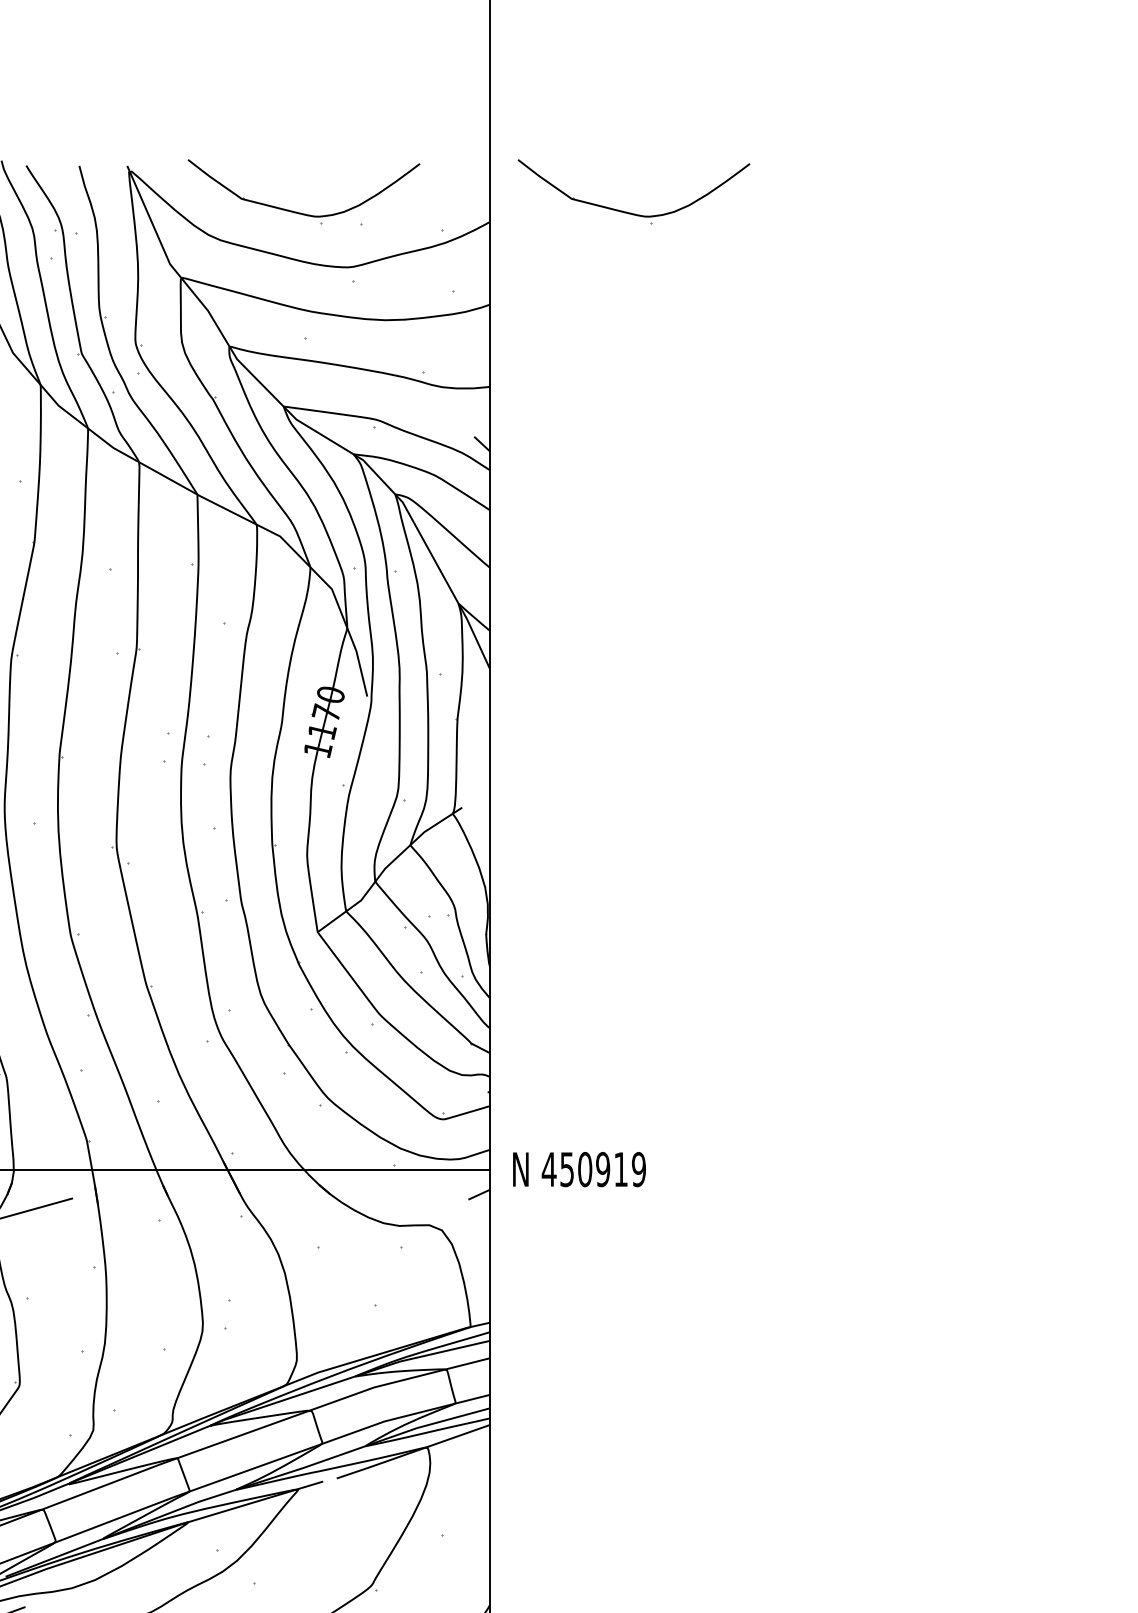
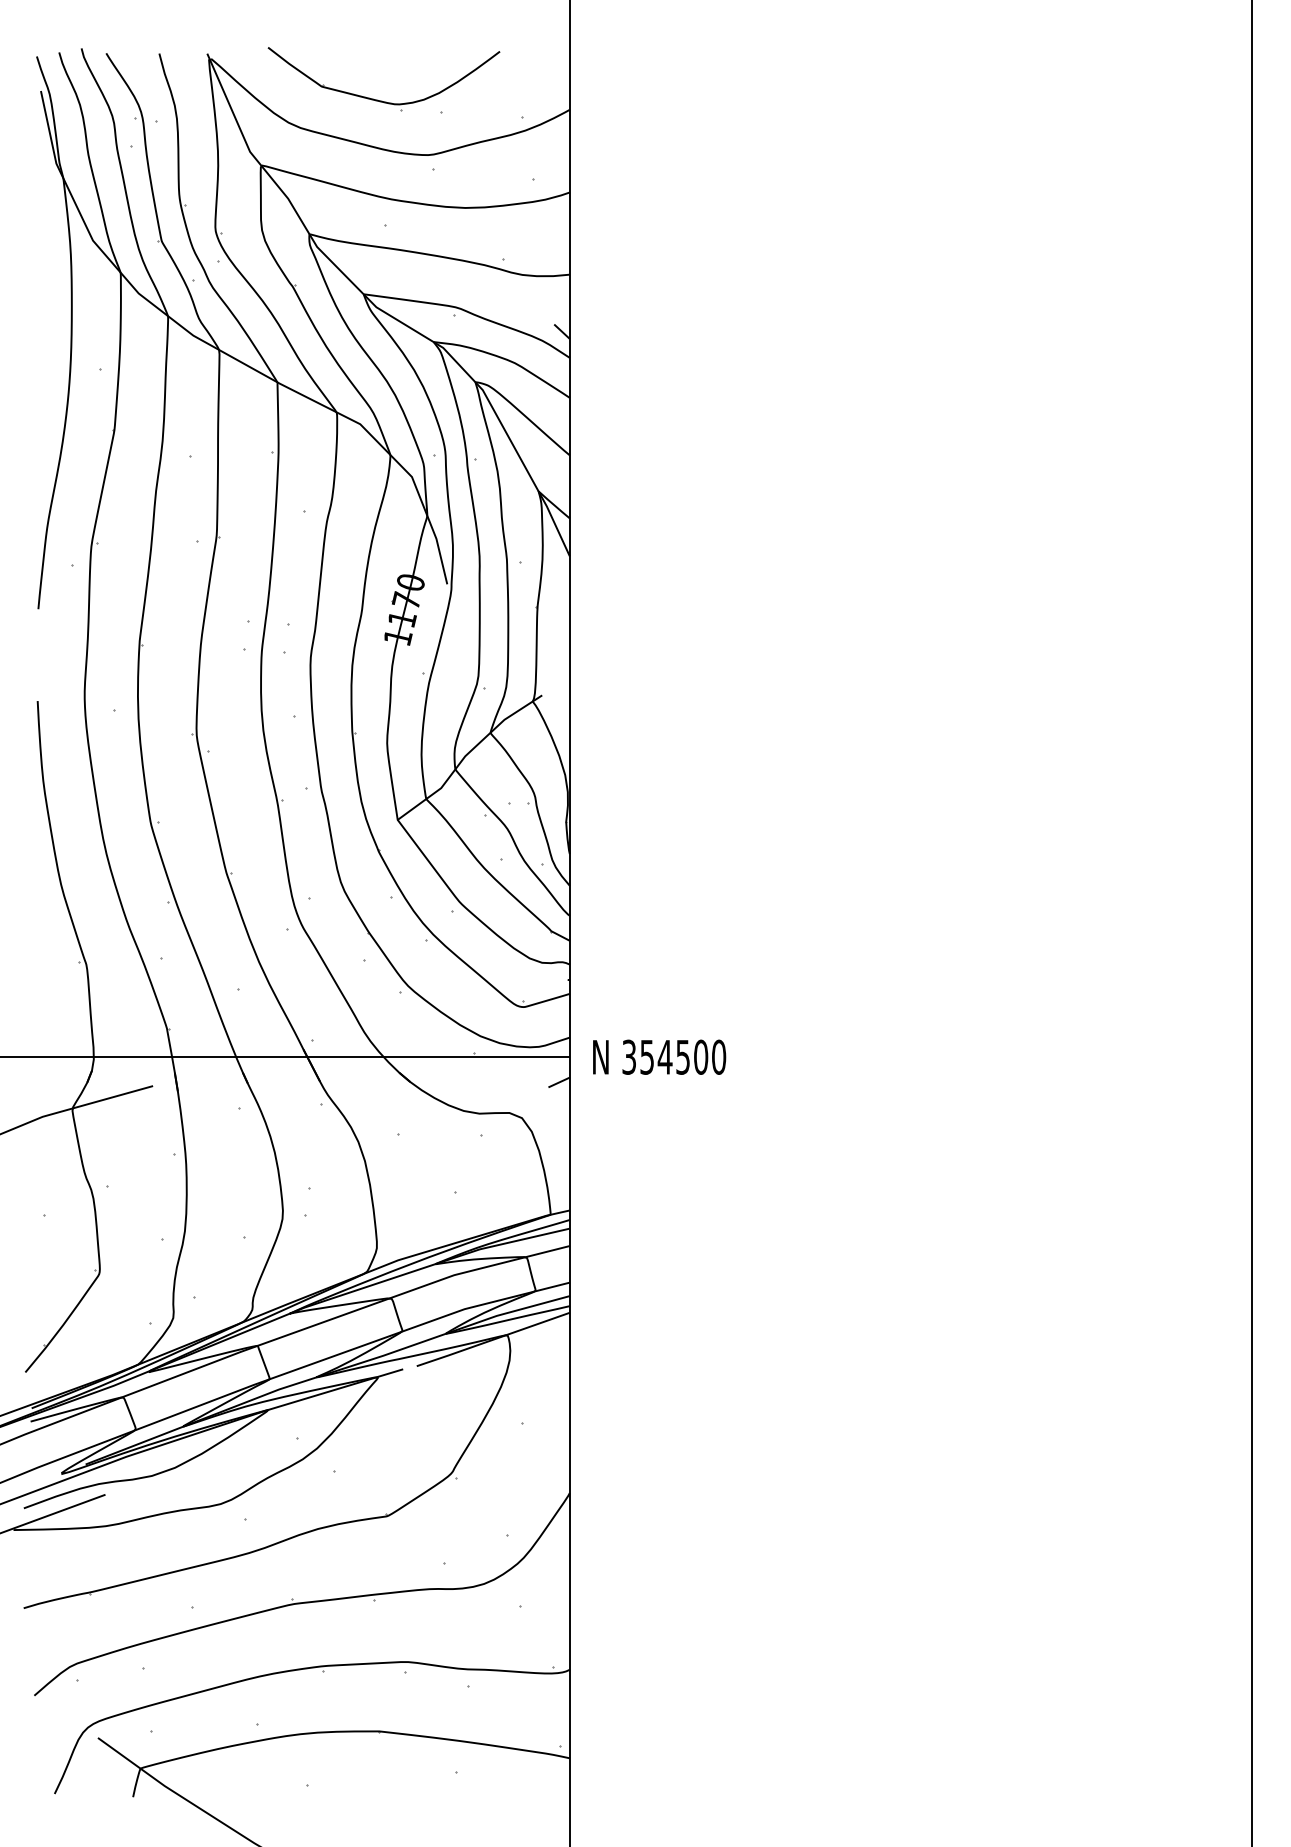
part: (627, 211) -> (707, 99), removed
text: (593, 1168) -> (673, 1056), 450919 -> 354500

